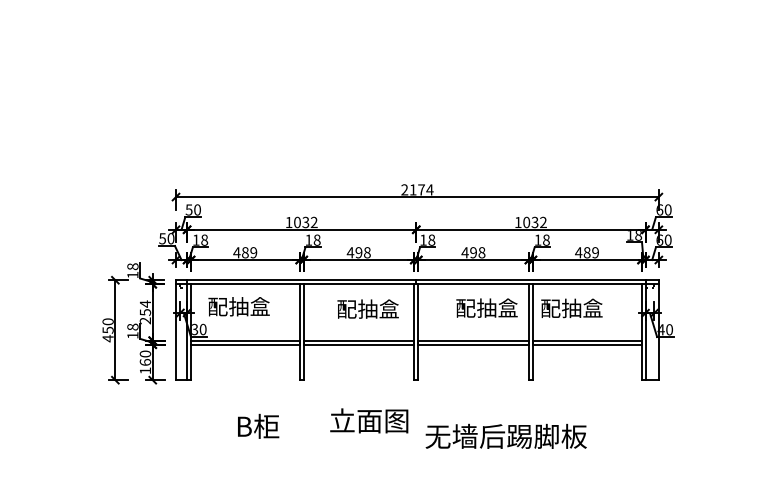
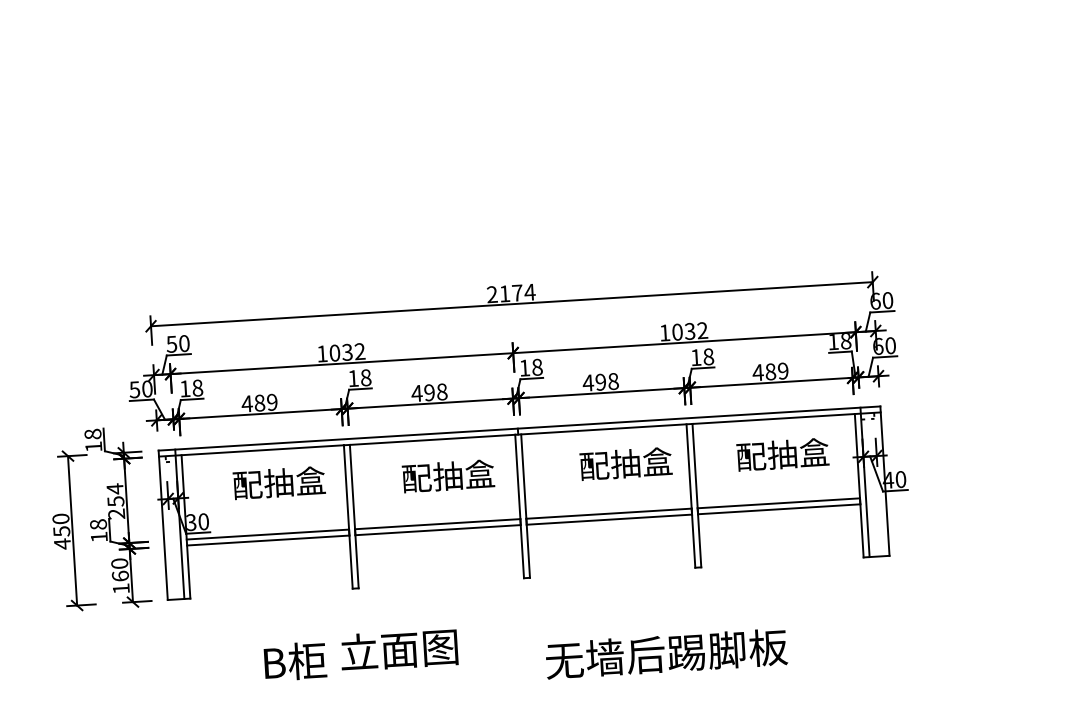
text: (238, 306) -> (278, 482), moved
text: (571, 308) -> (782, 454), moved
text: (369, 420) -> (399, 649), moved

